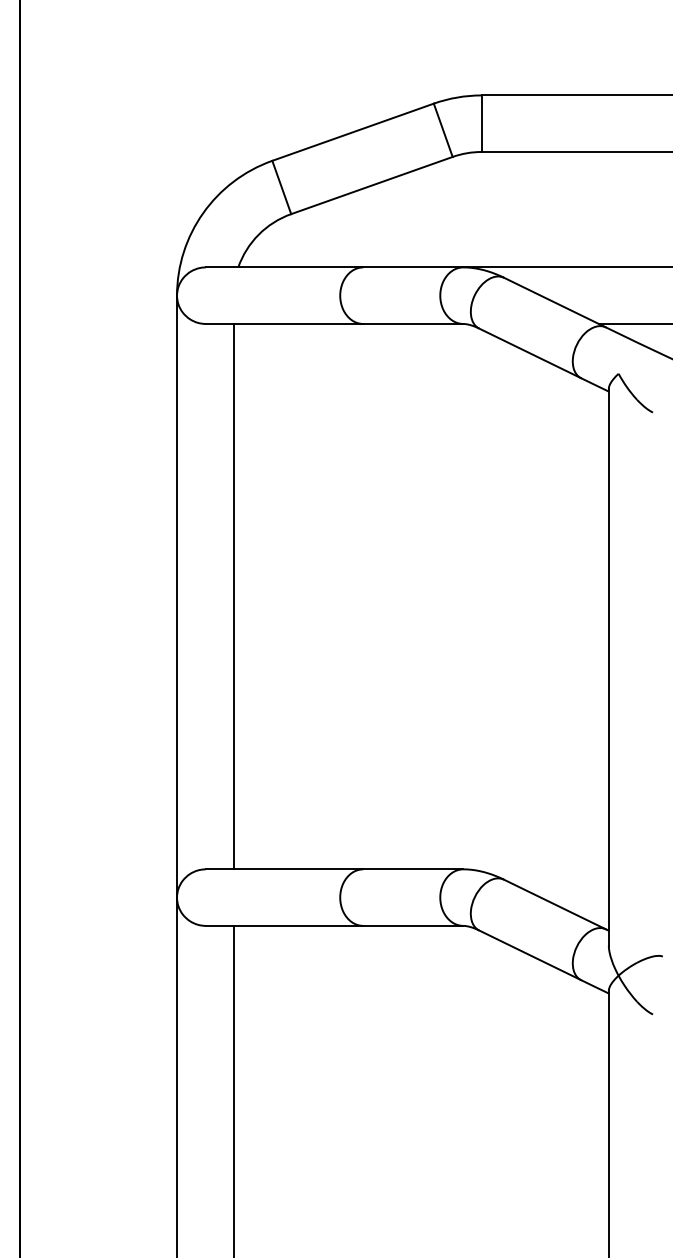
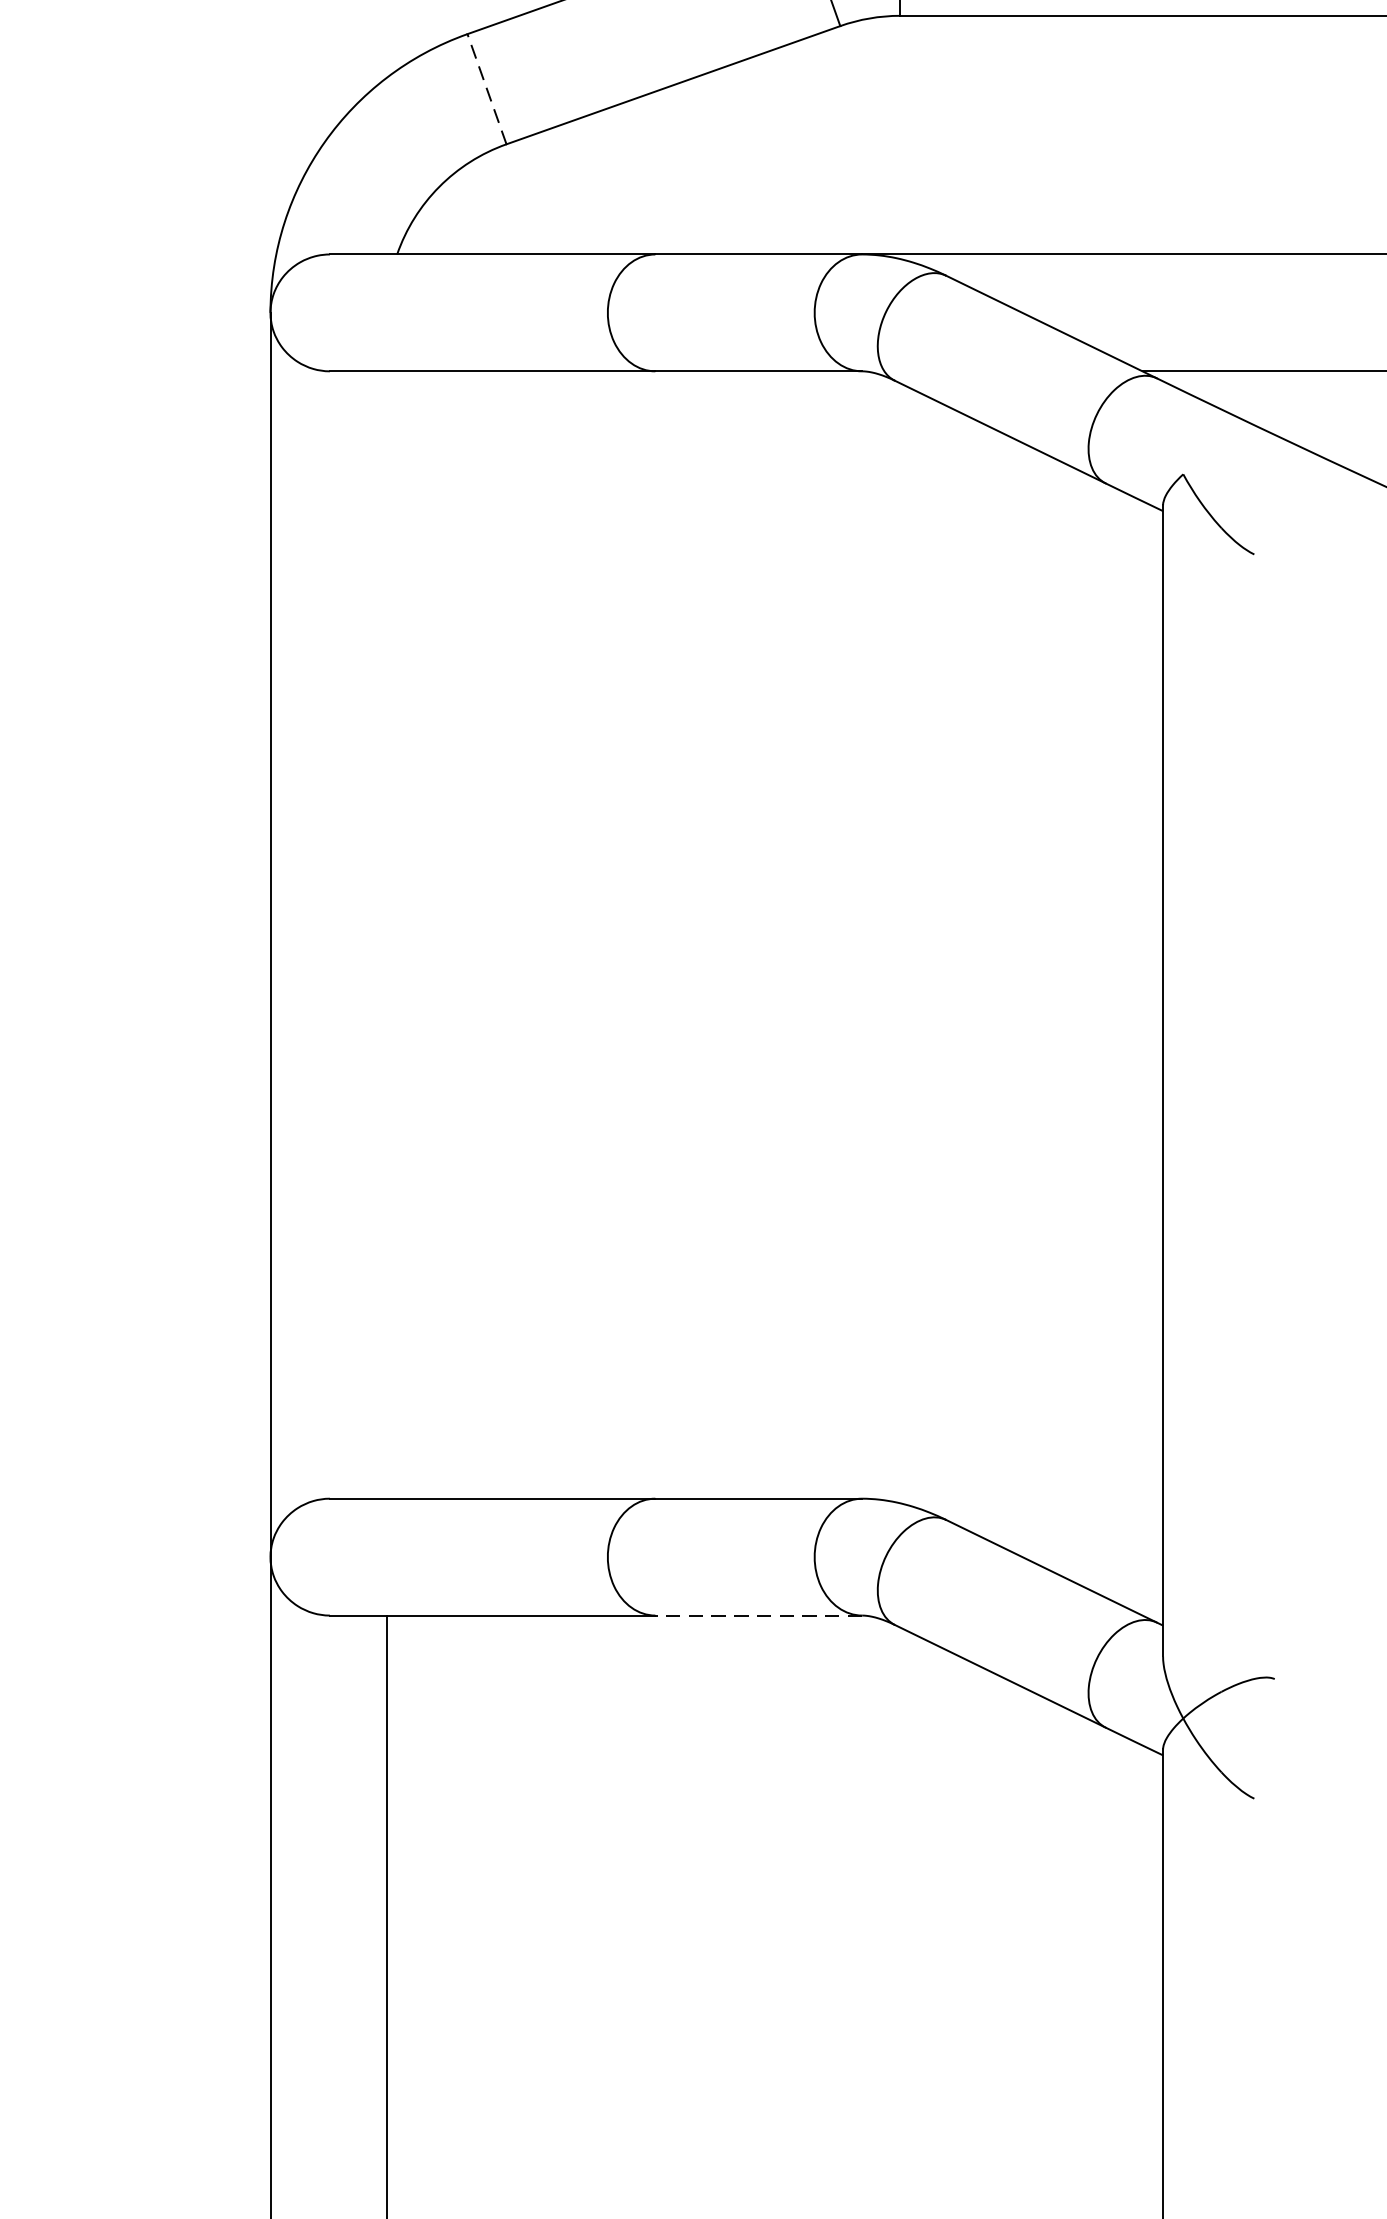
line: (281, 187) -> (486, 89), solid -> dashed
line: (233, 596) -> (387, 934), removed
line: (412, 925) -> (757, 1614), solid -> dashed

